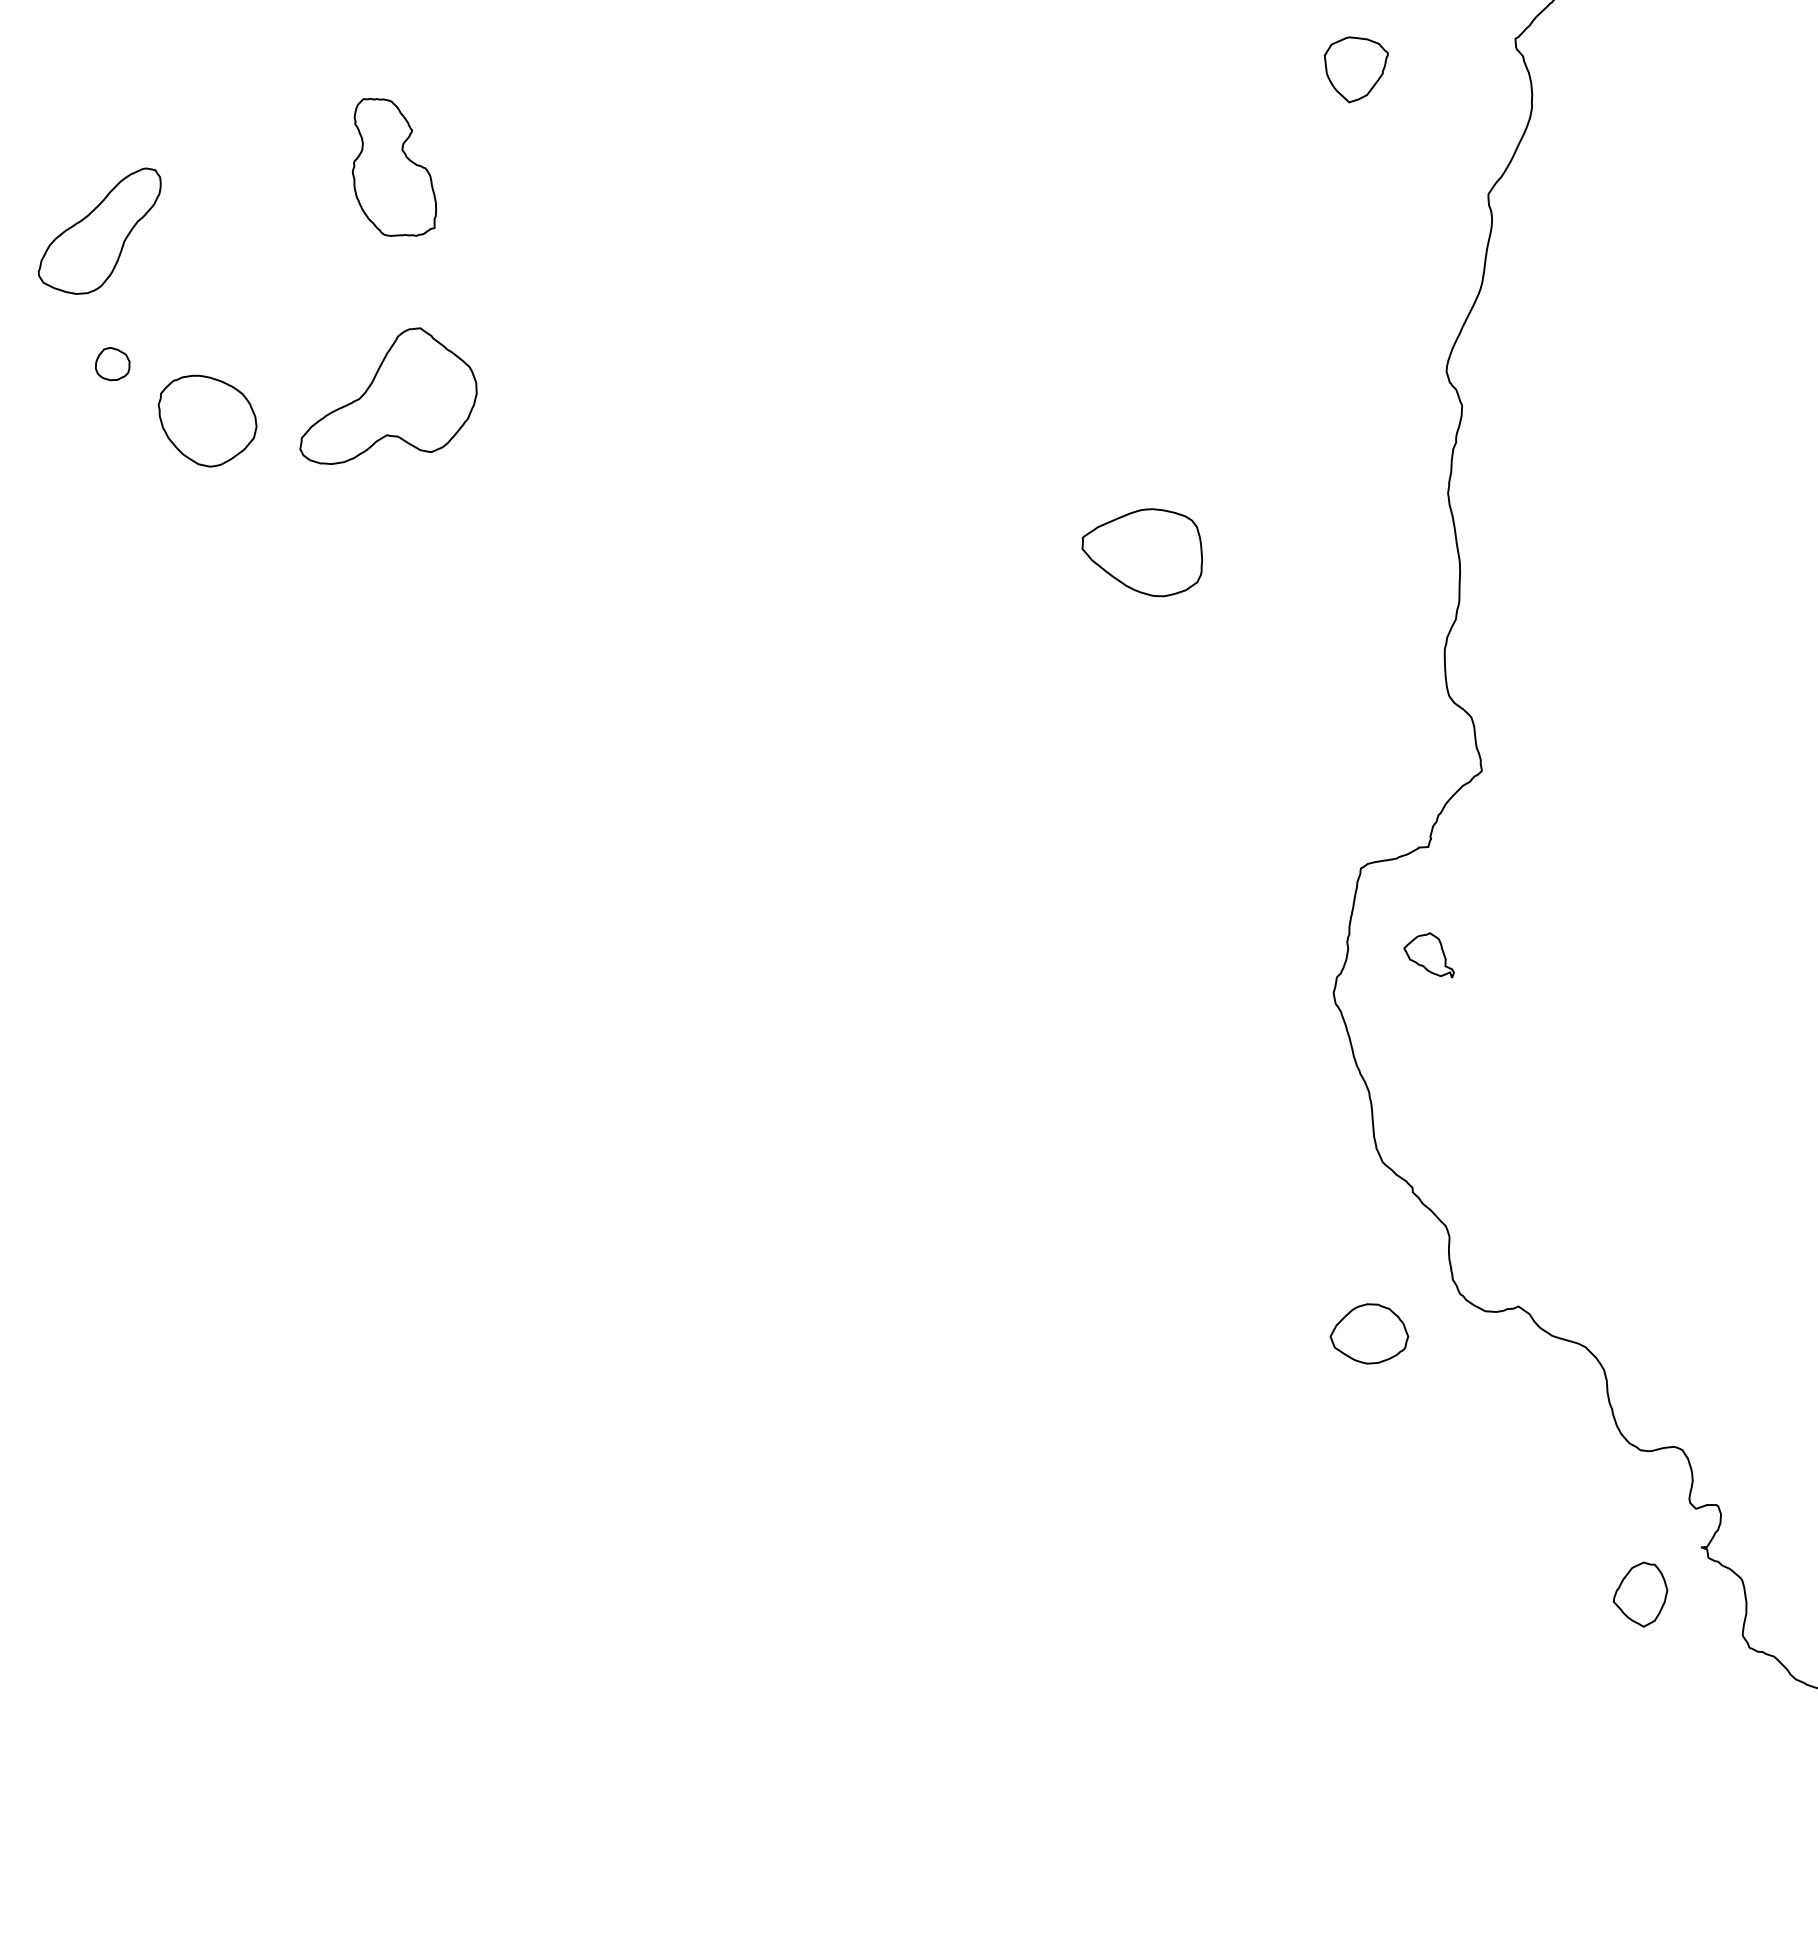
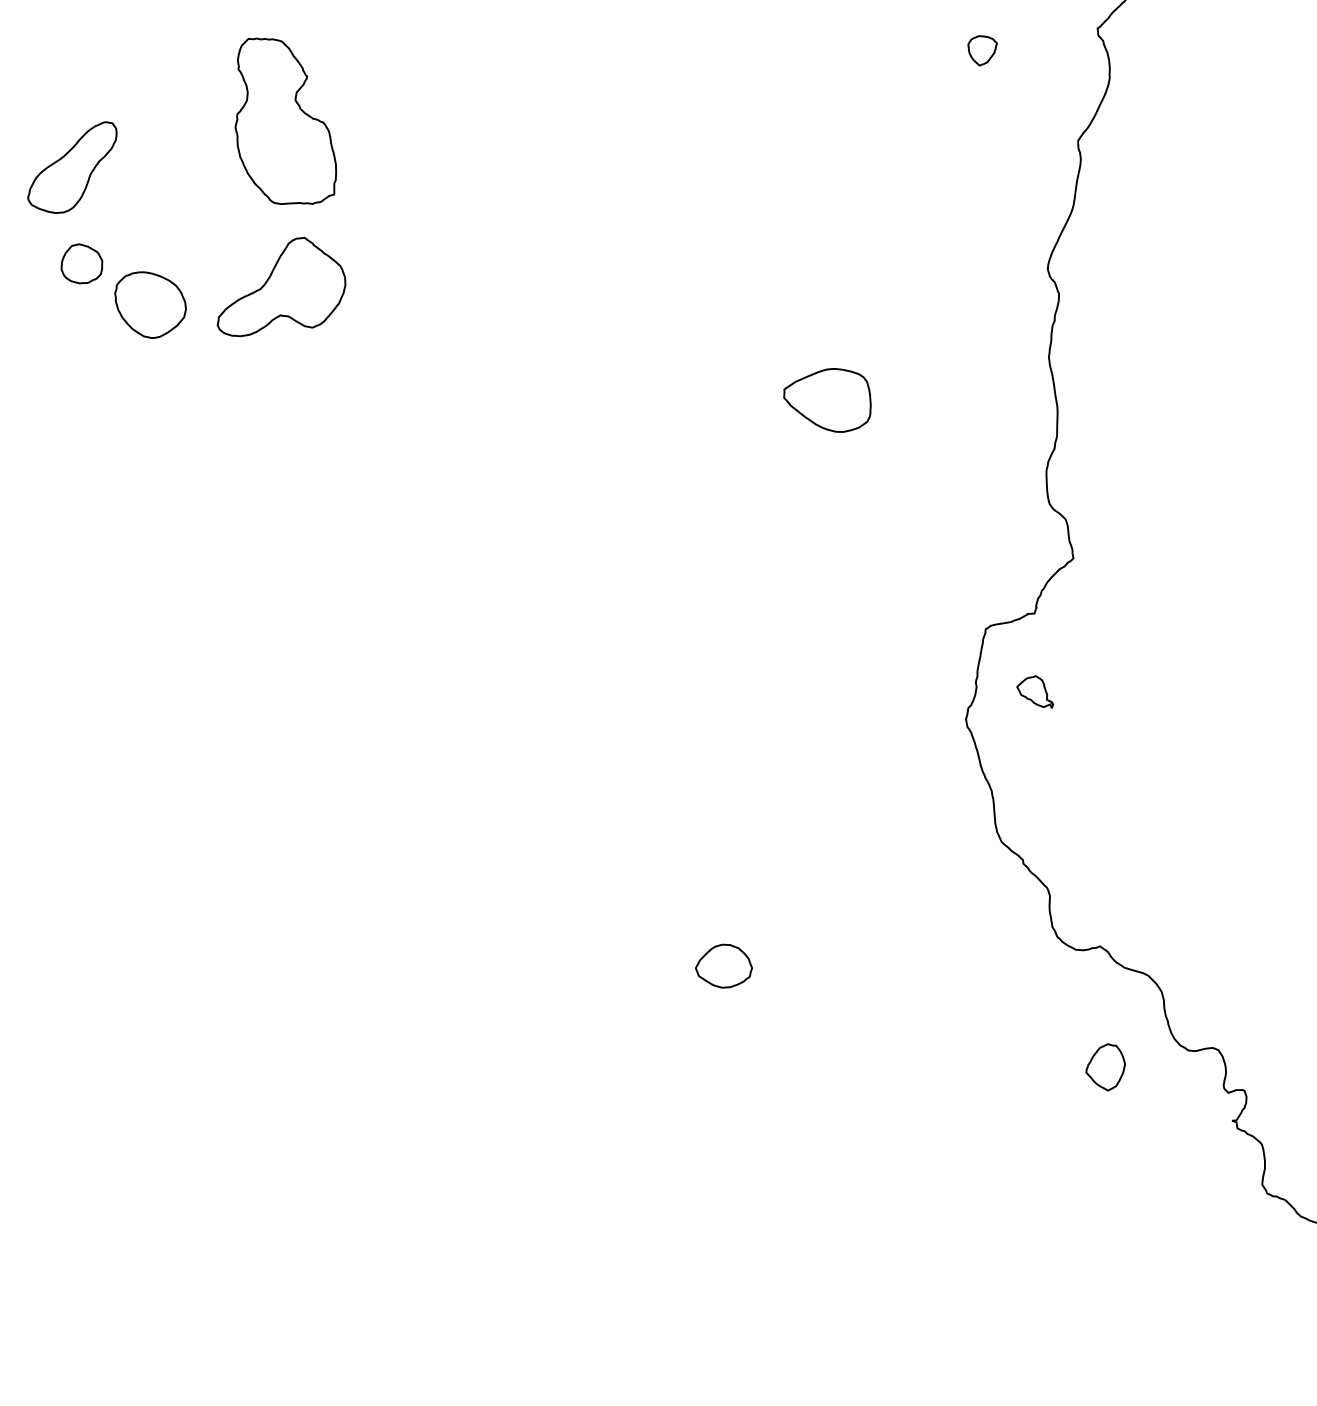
part: (1356, 69) -> (982, 50), size x0.62
part: (394, 167) -> (285, 121), size x1.67
part: (112, 363) -> (81, 263), size x1.67
part: (1369, 1333) -> (724, 965), moved
part: (1640, 1594) -> (1105, 1067), moved

